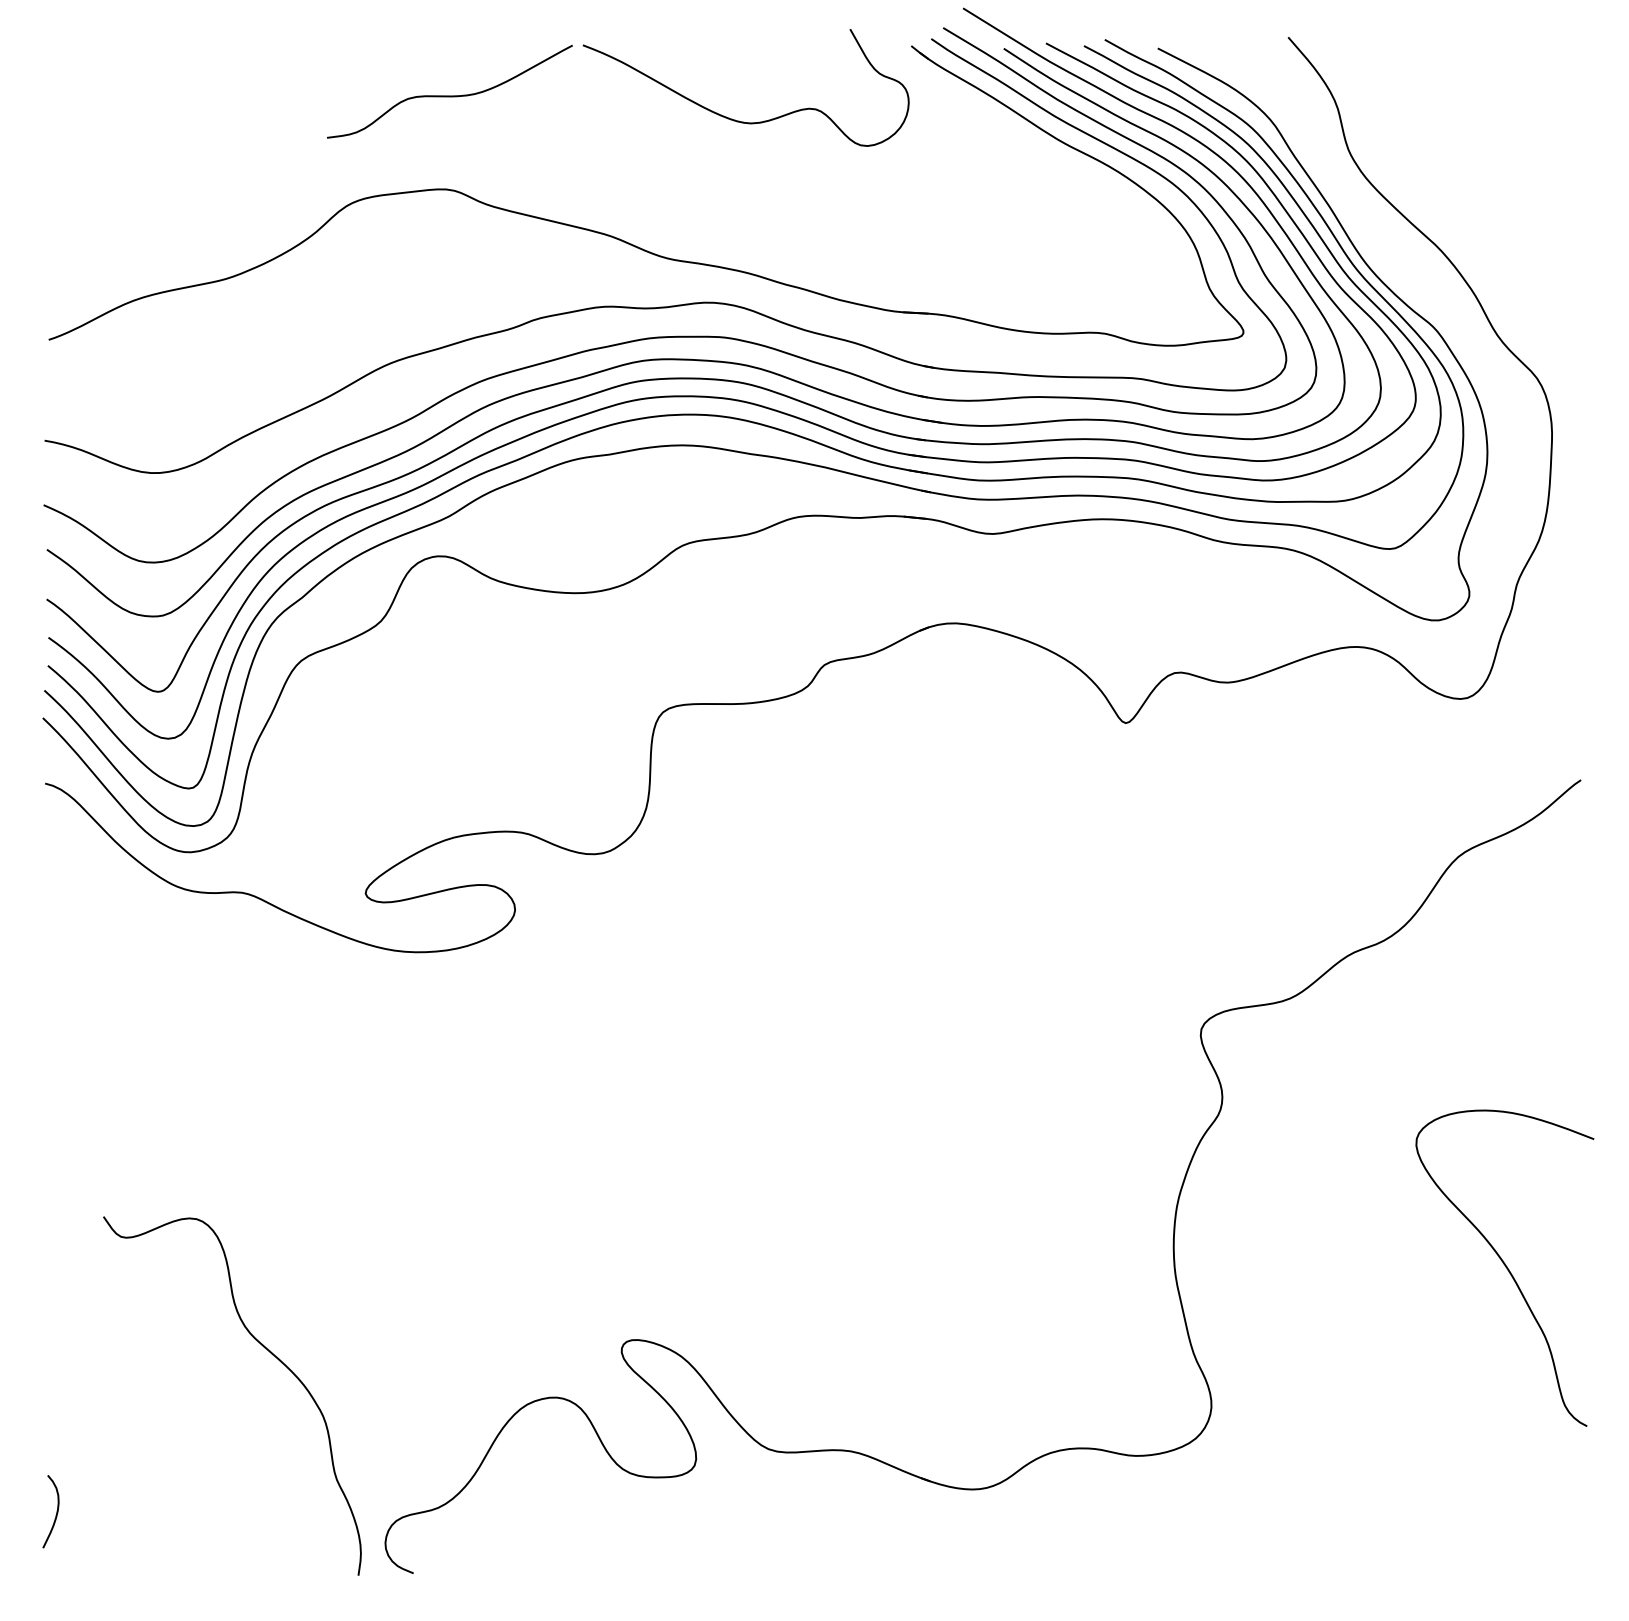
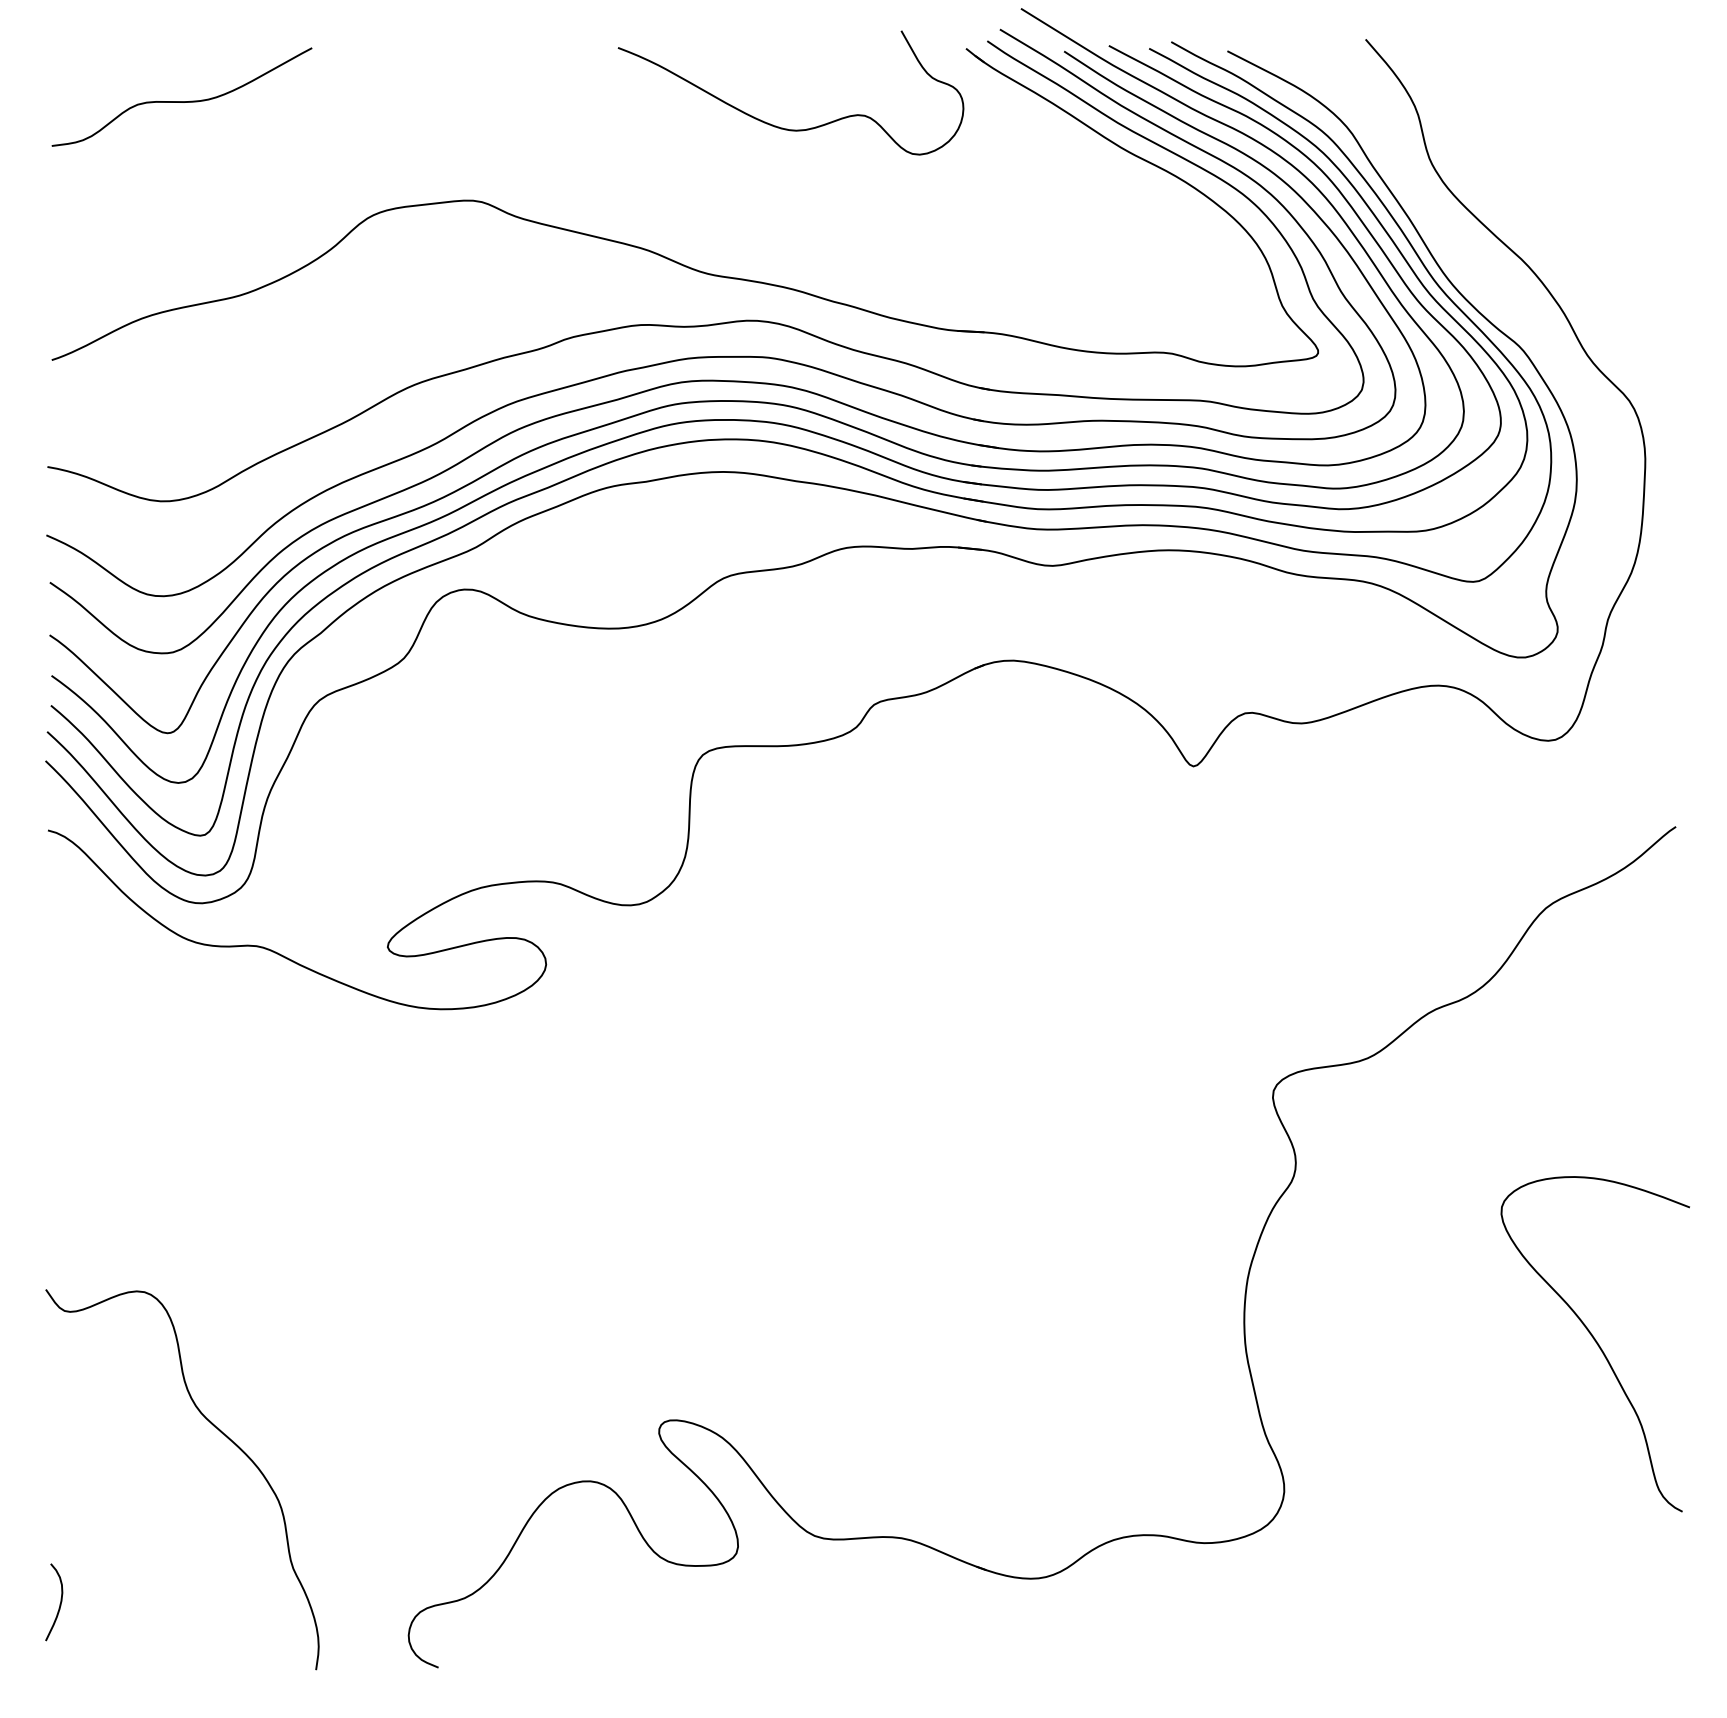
curve: (449, 95) -> (181, 101), moved
curve: (270, 1353) -> (222, 1434), moved

